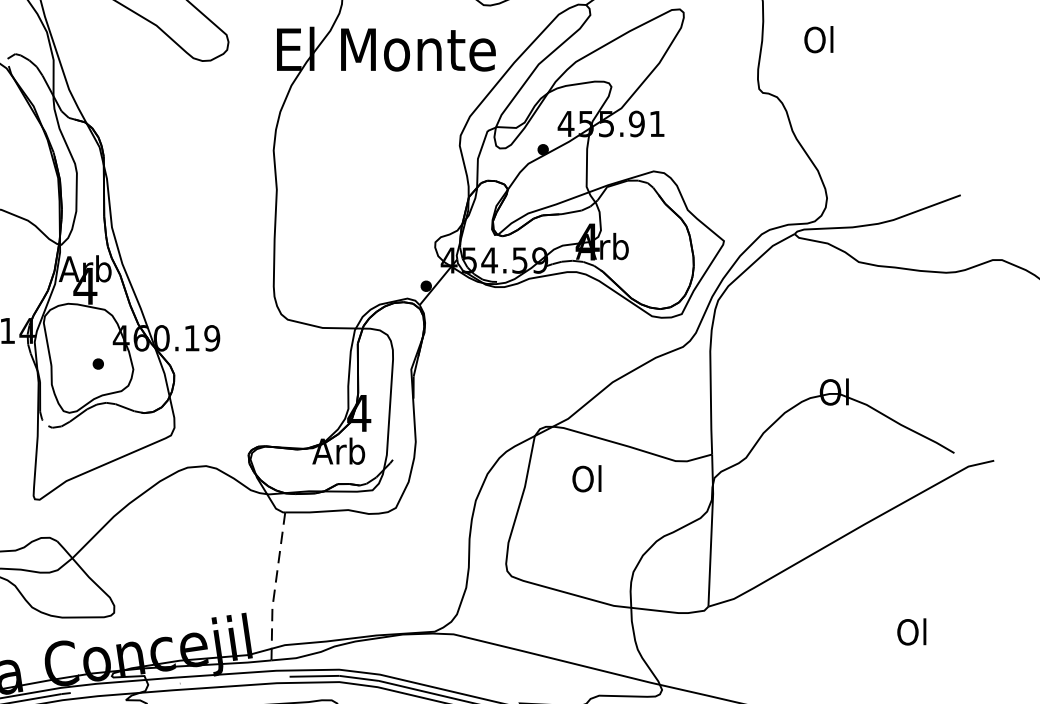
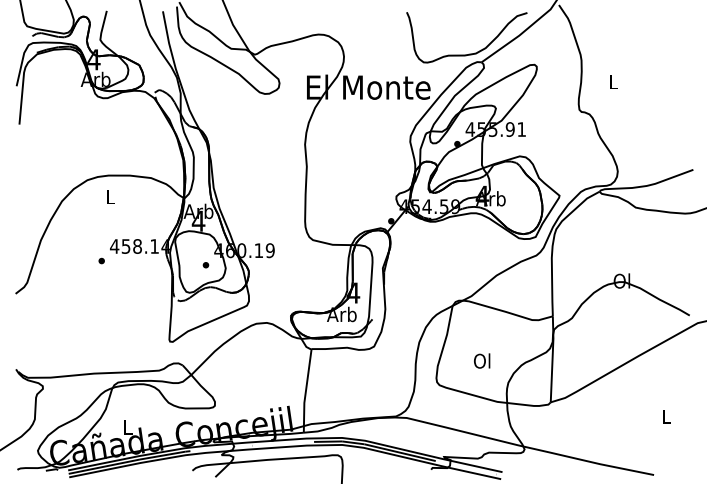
text: (819, 38) -> (613, 81), Ol -> L
text: (587, 477) -> (482, 360), moved
line: (274, 587) -> (305, 391), dashed -> solid
text: (911, 631) -> (665, 416), Ol -> L

